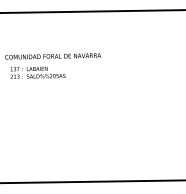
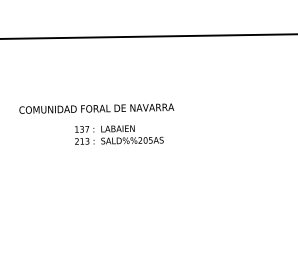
text: (37, 72) -> (118, 134), moved

